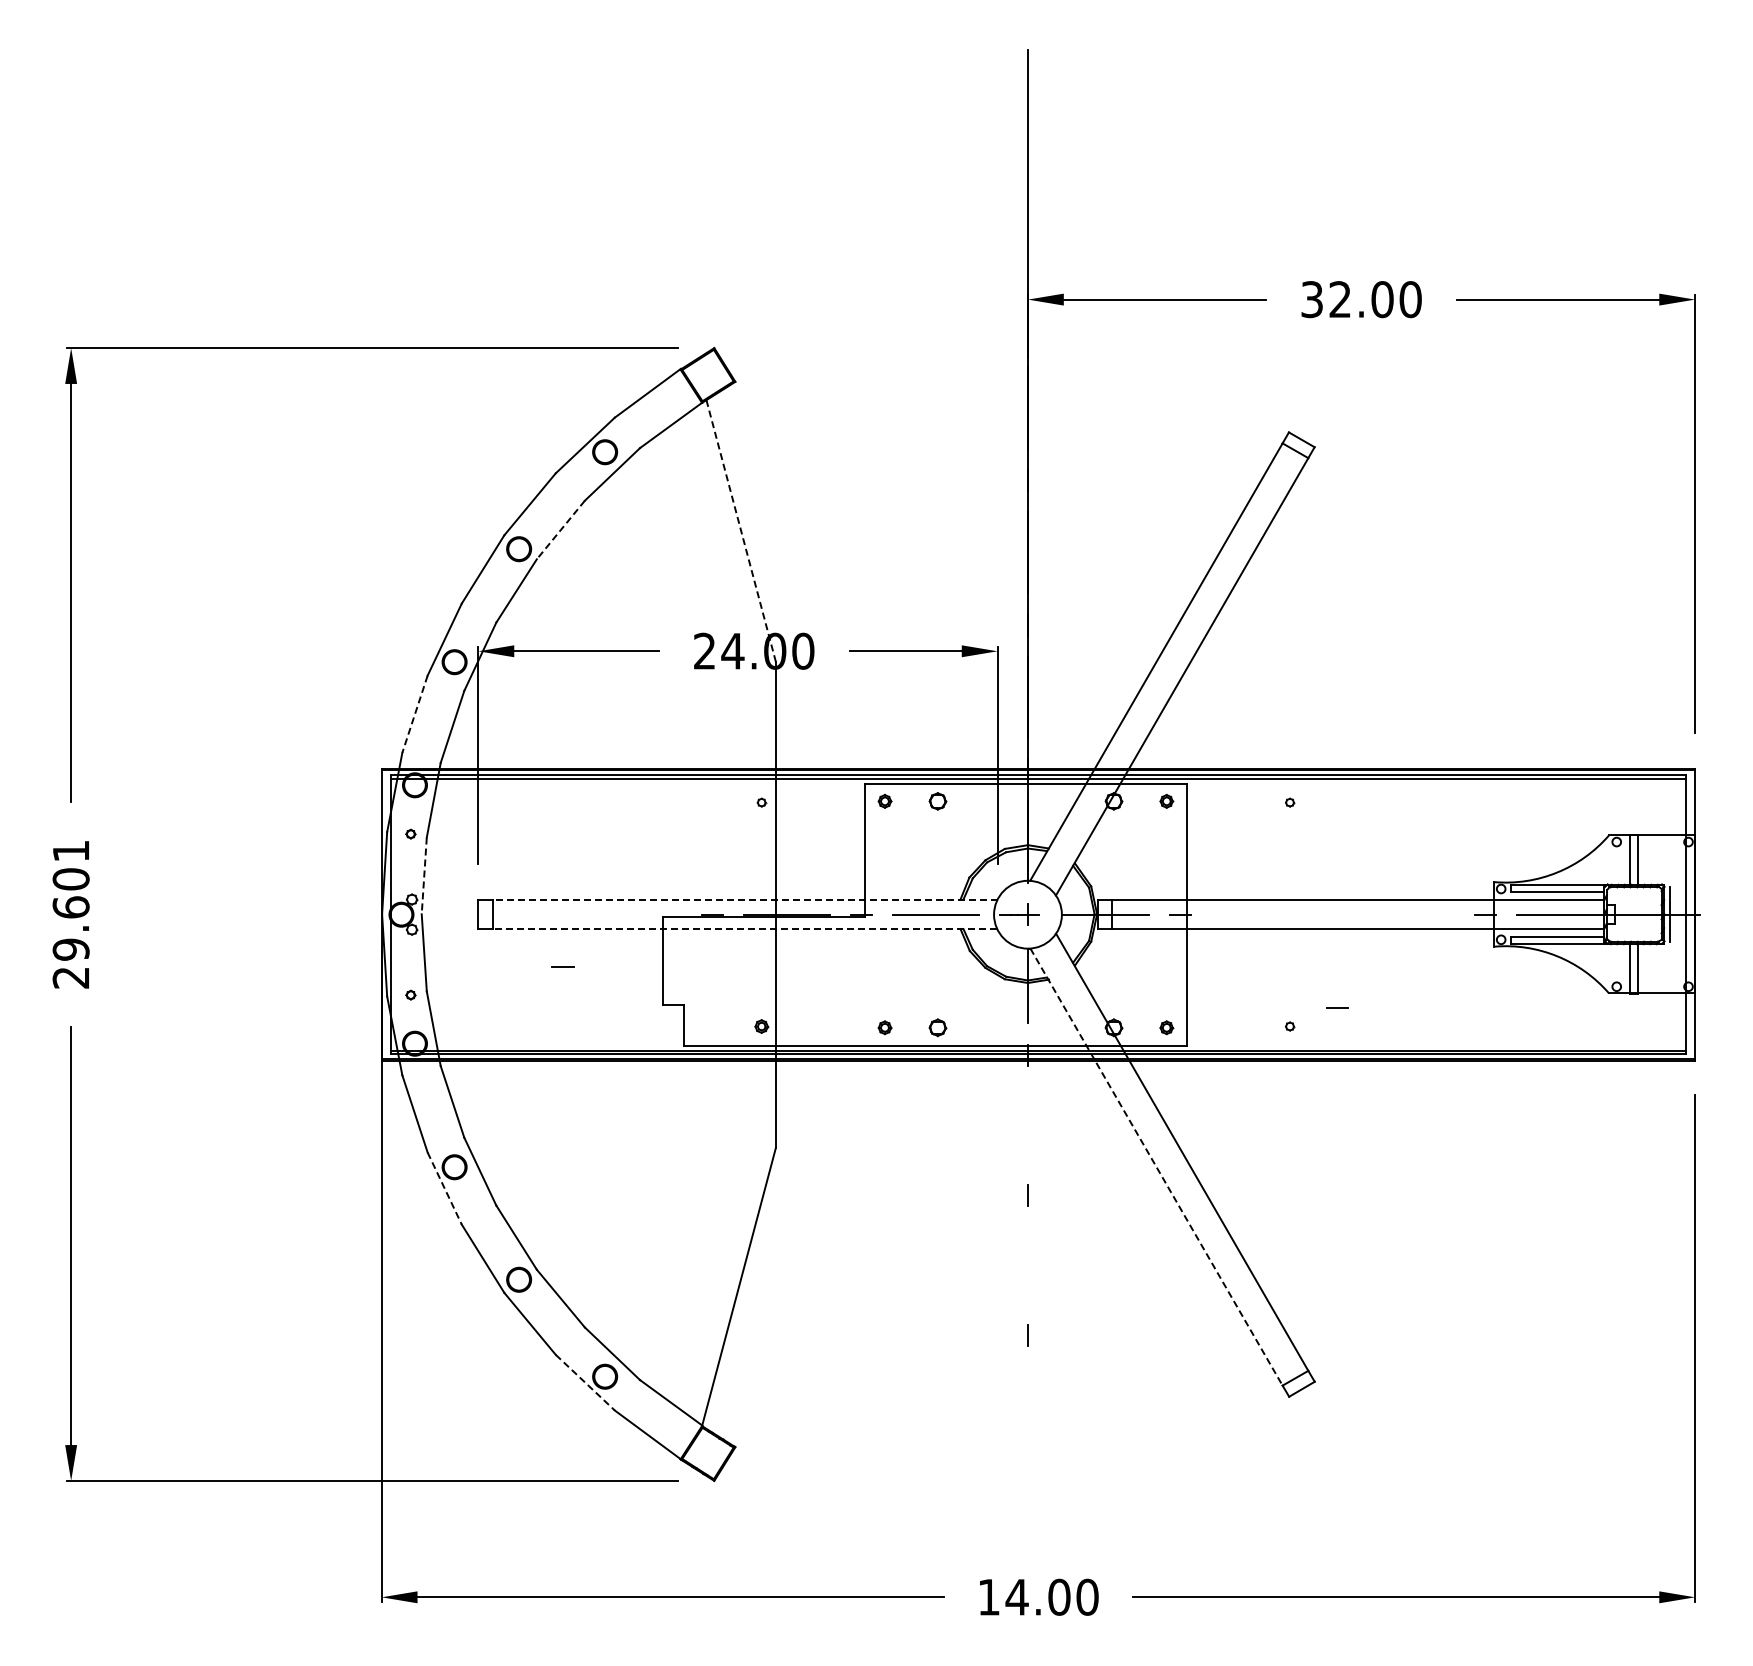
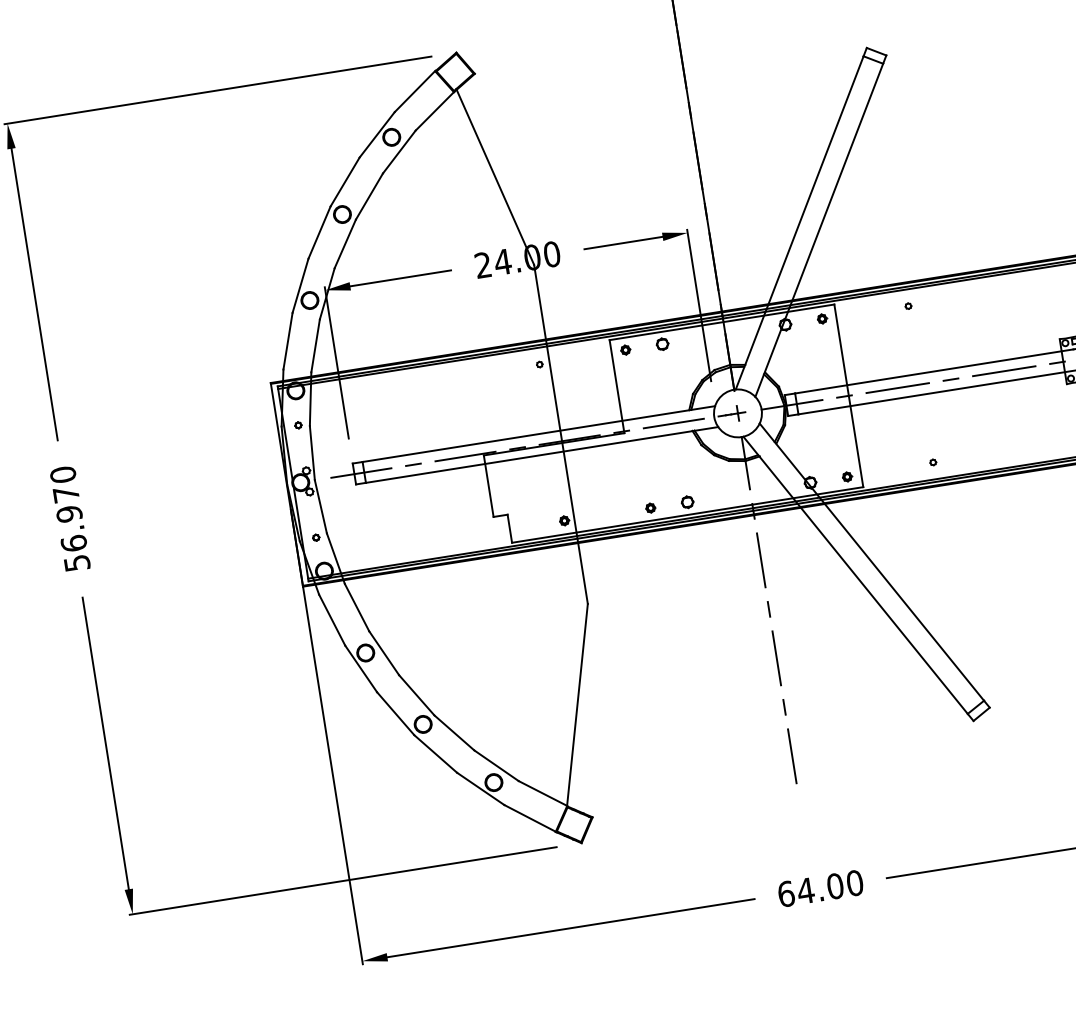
line: (740, 529) -> (494, 176), dashed -> solid
line: (560, 530) -> (369, 196), dashed -> solid
line: (415, 714) -> (288, 341), dashed -> solid
line: (424, 876) -> (312, 453), dashed -> solid
line: (745, 899) -> (539, 434), dashed -> solid
text: (70, 914) -> (69, 519), 29.601 -> 56.970
line: (488, 914) -> (361, 472), added
line: (637, 914) -> (465, 456), added
line: (1256, 914) -> (897, 387), added
line: (1409, 914) -> (1004, 371), added
line: (744, 929) -> (541, 455), dashed -> solid
line: (562, 966) -> (413, 464), moved
line: (1337, 1007) -> (951, 379), moved
line: (1027, 1124) -> (760, 559), added
line: (1156, 1167) -> (855, 575), dashed -> solid
line: (444, 1188) -> (361, 668), dashed -> solid
line: (1027, 1265) -> (776, 658), added
line: (585, 1382) -> (480, 788), dashed -> solid
line: (1027, 1405) -> (791, 755), added
text: (989, 1596) -> (786, 893), 14.00 -> 64.00

